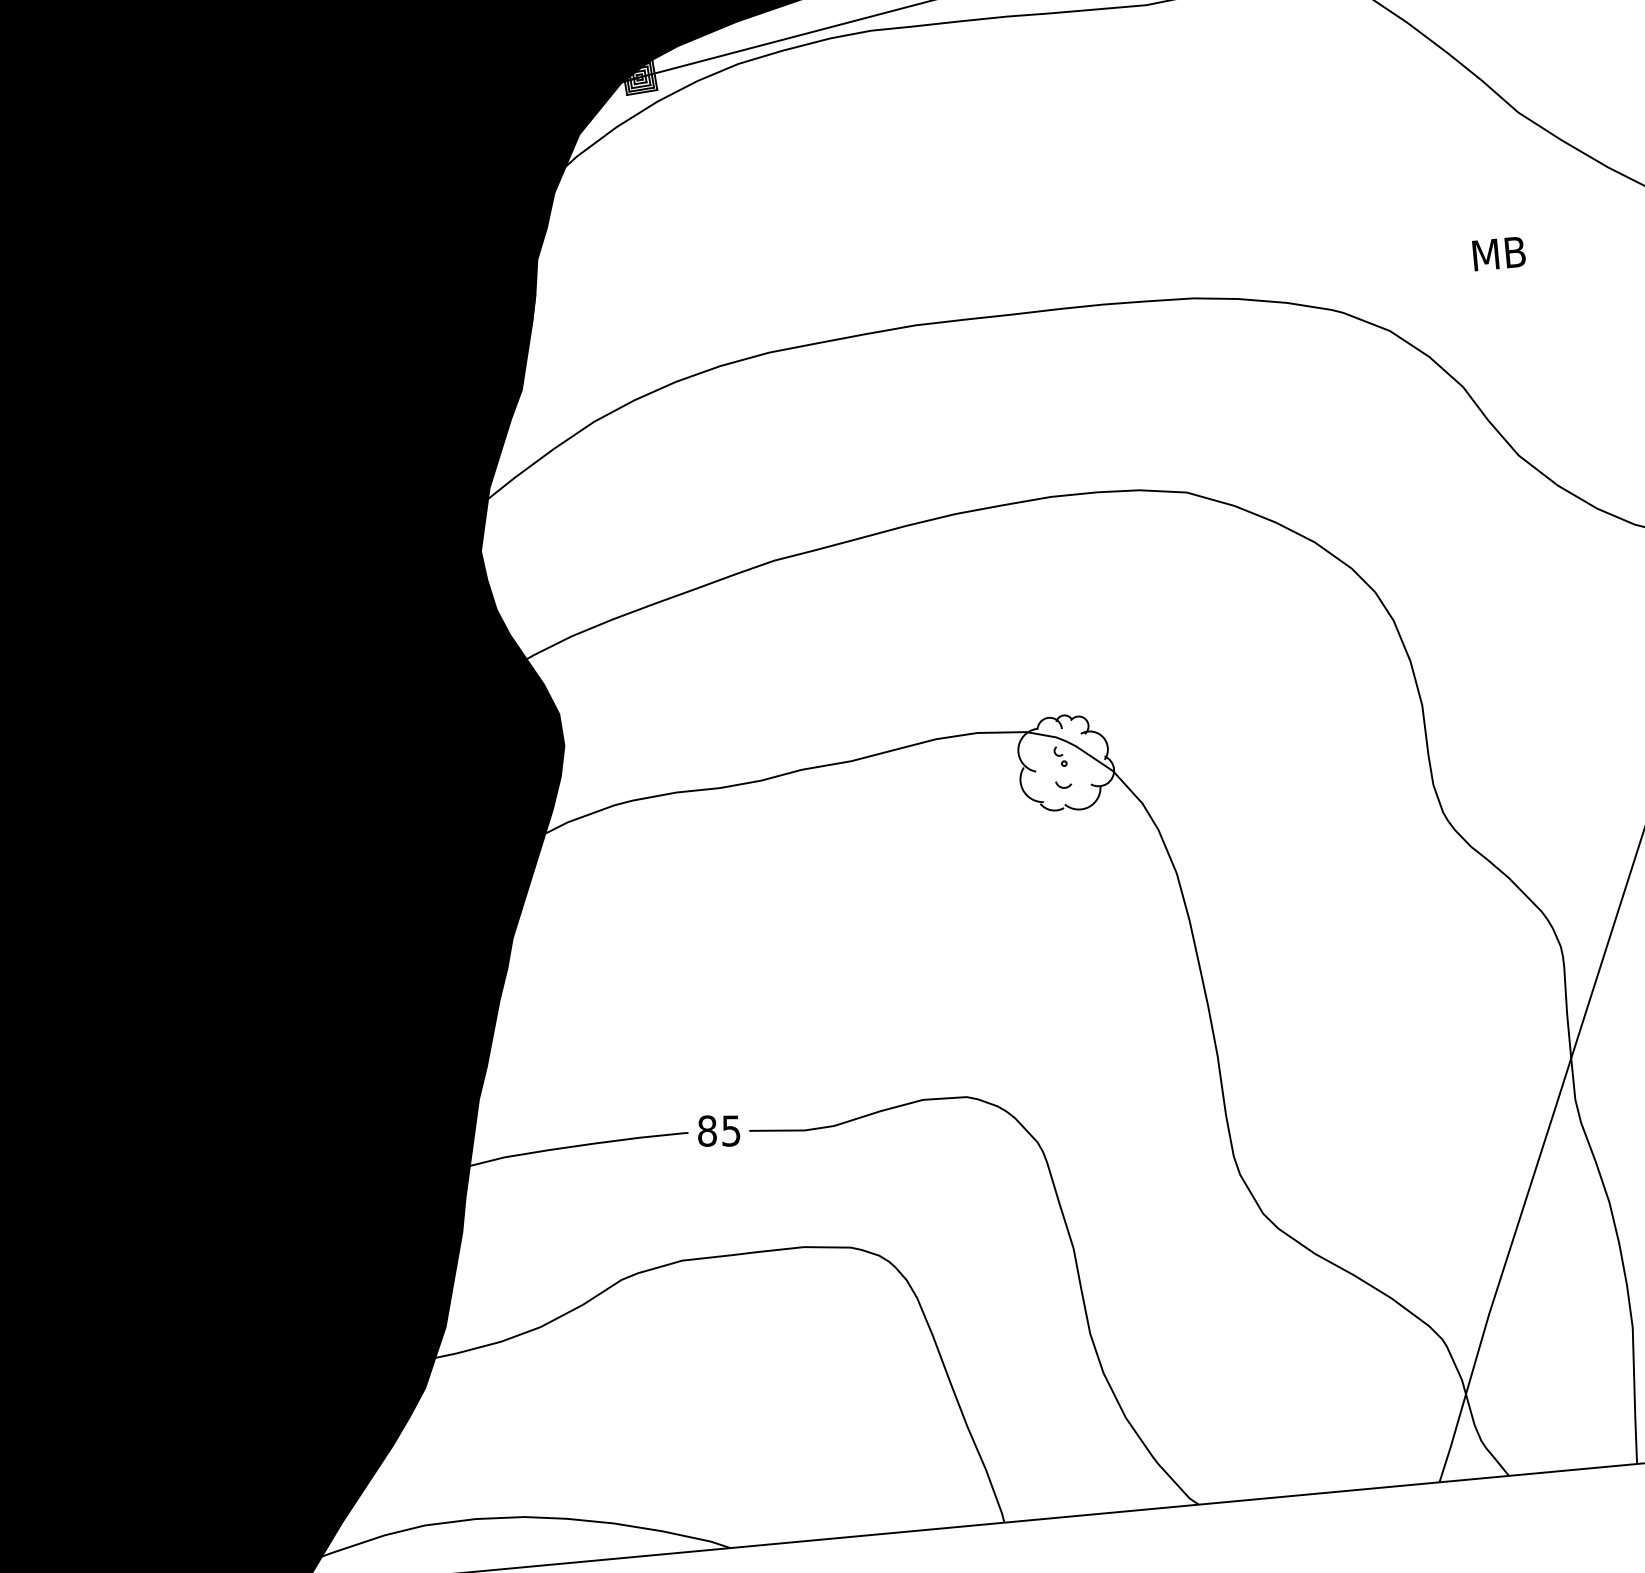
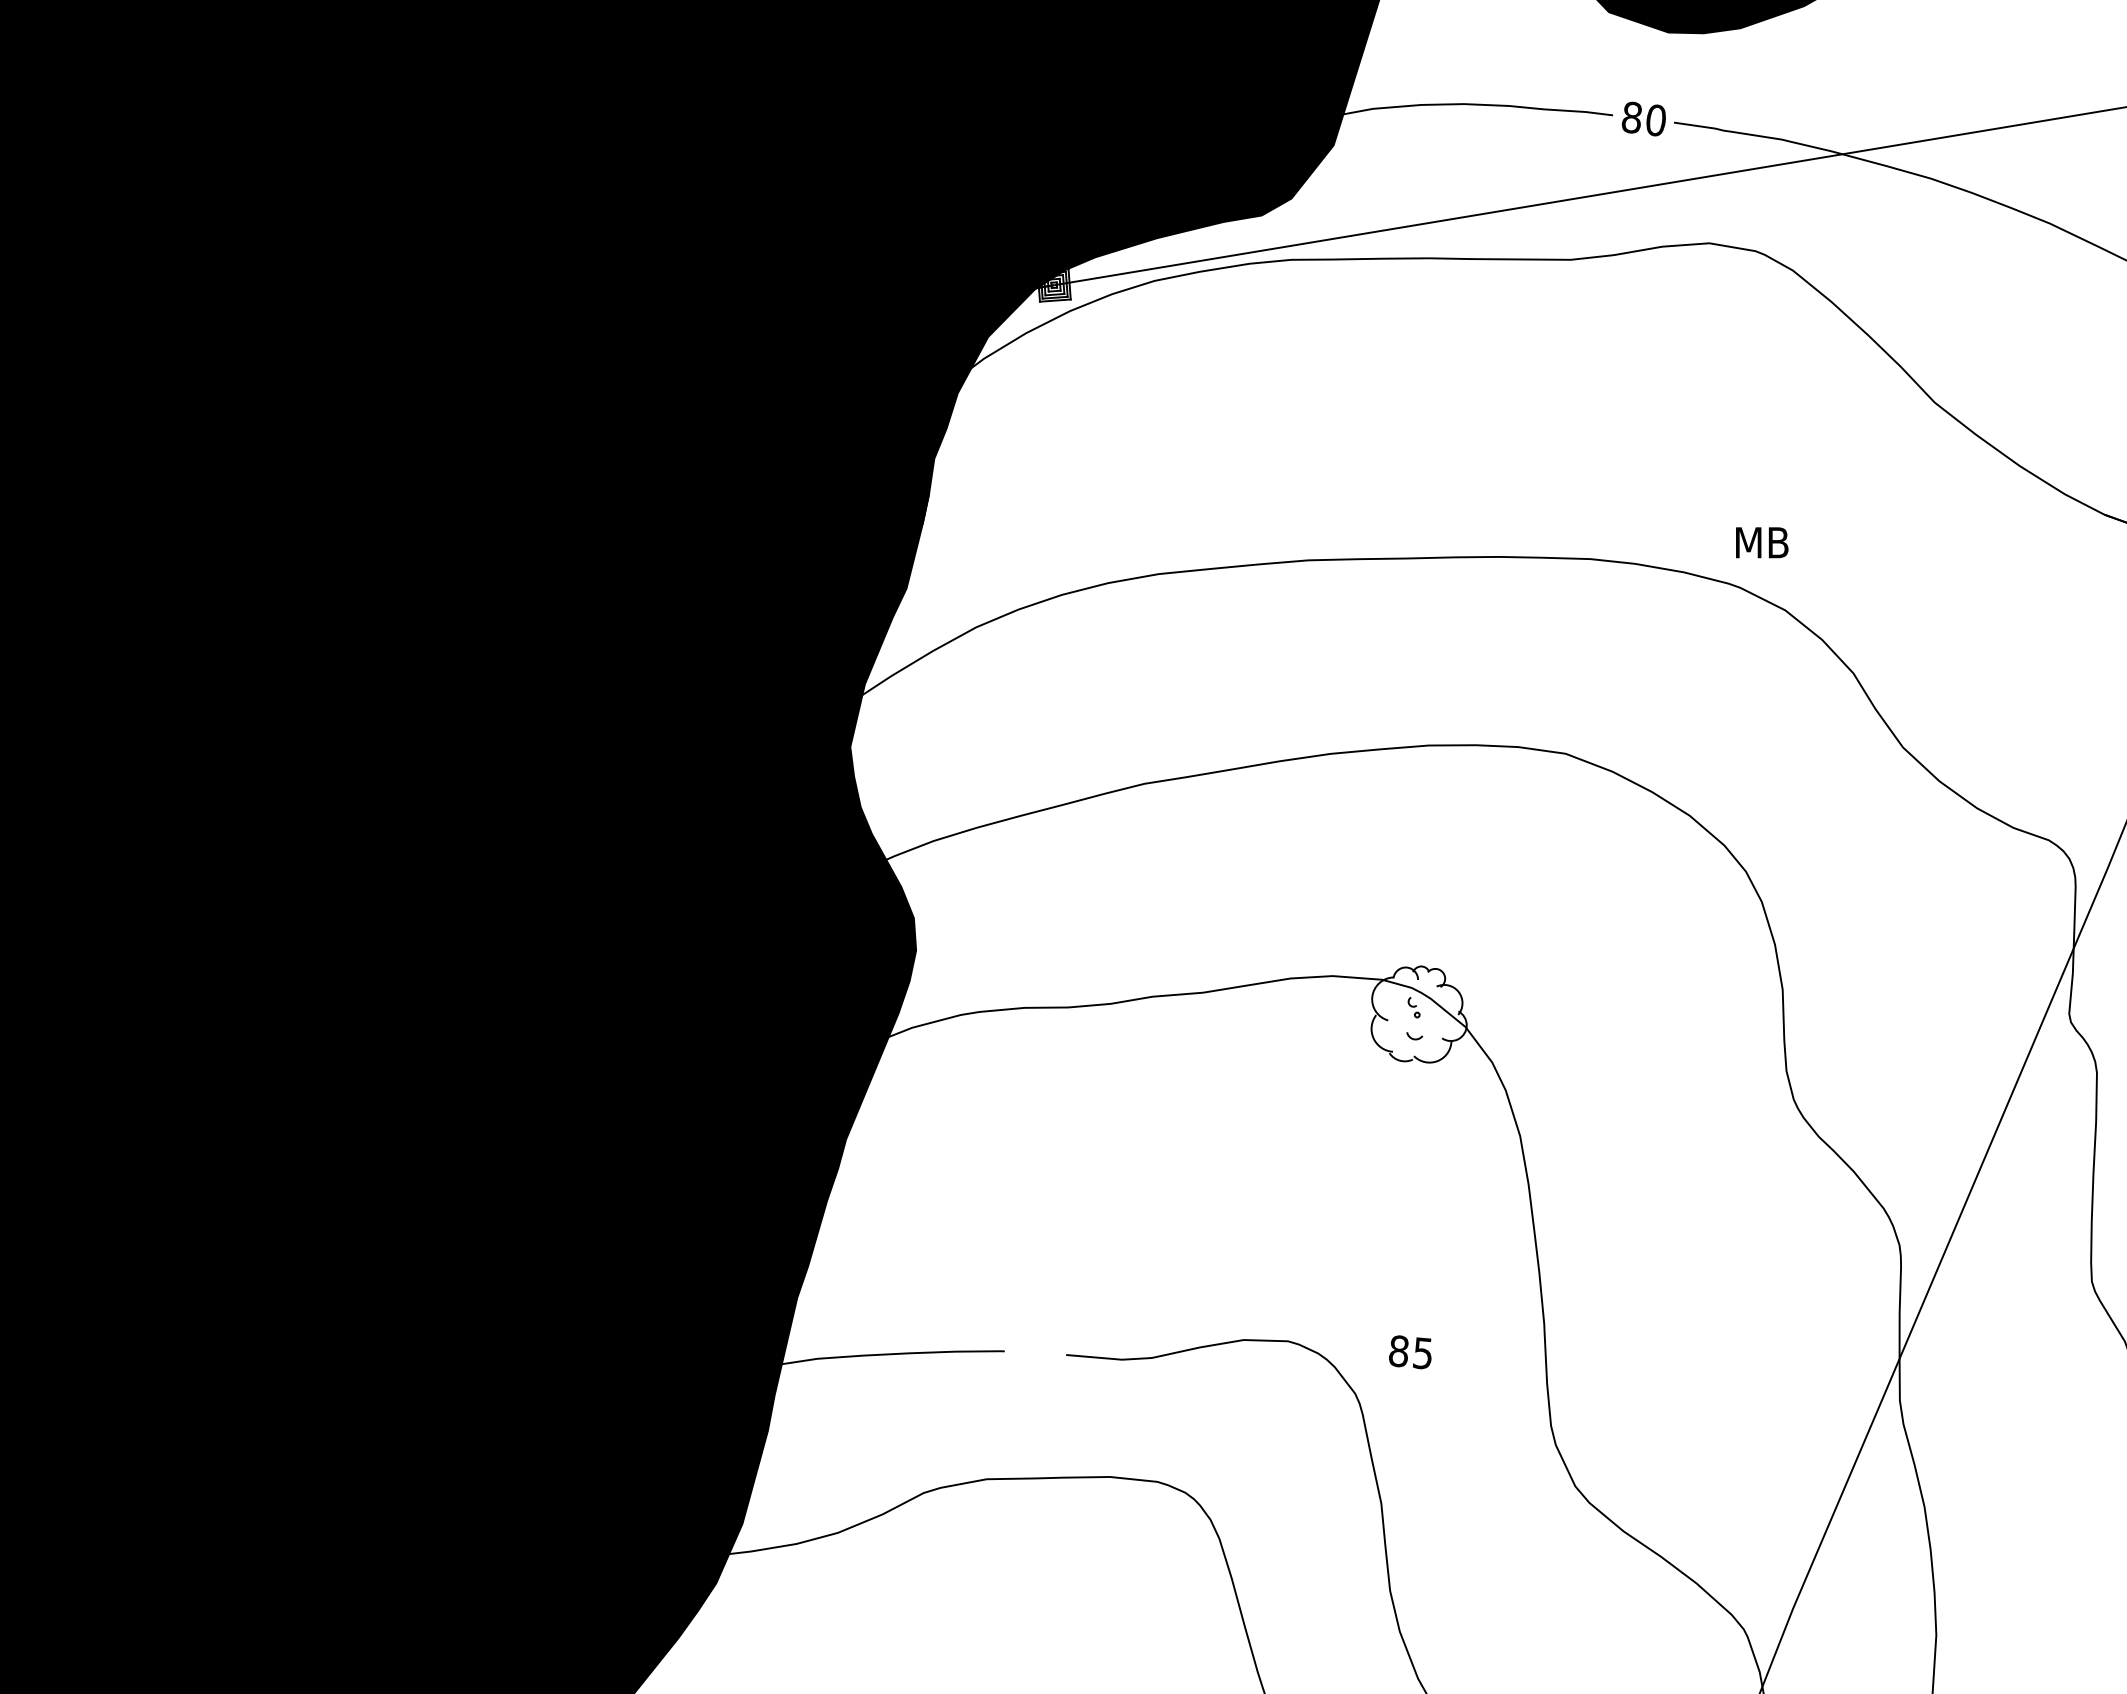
text: (1499, 253) -> (1762, 542), moved
text: (718, 1131) -> (1410, 1352), moved

